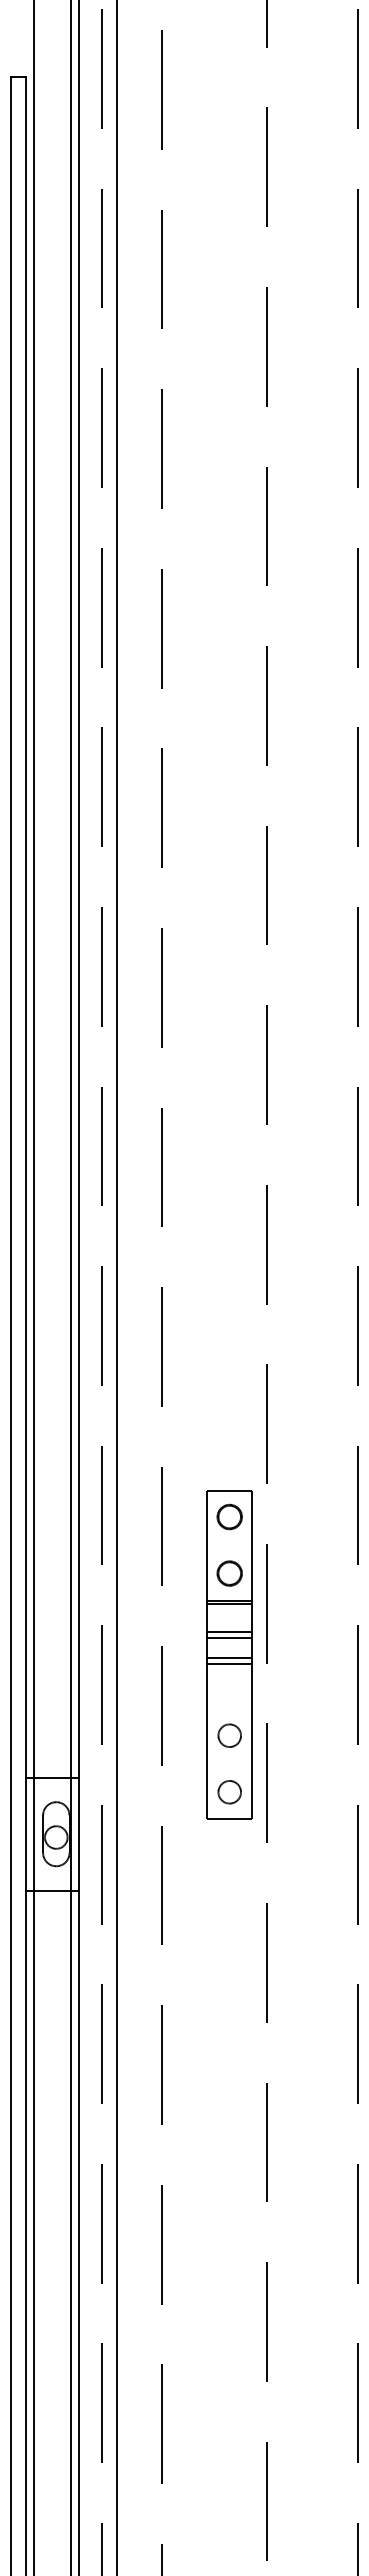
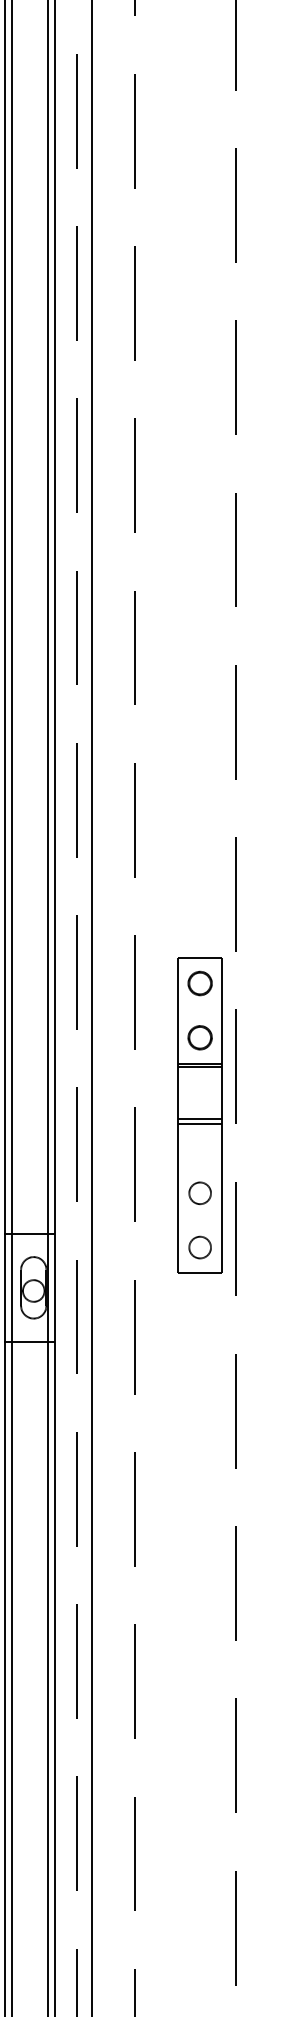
line: (229, 1632) -> (199, 1094), removed
line: (229, 1637) -> (199, 1099), removed

